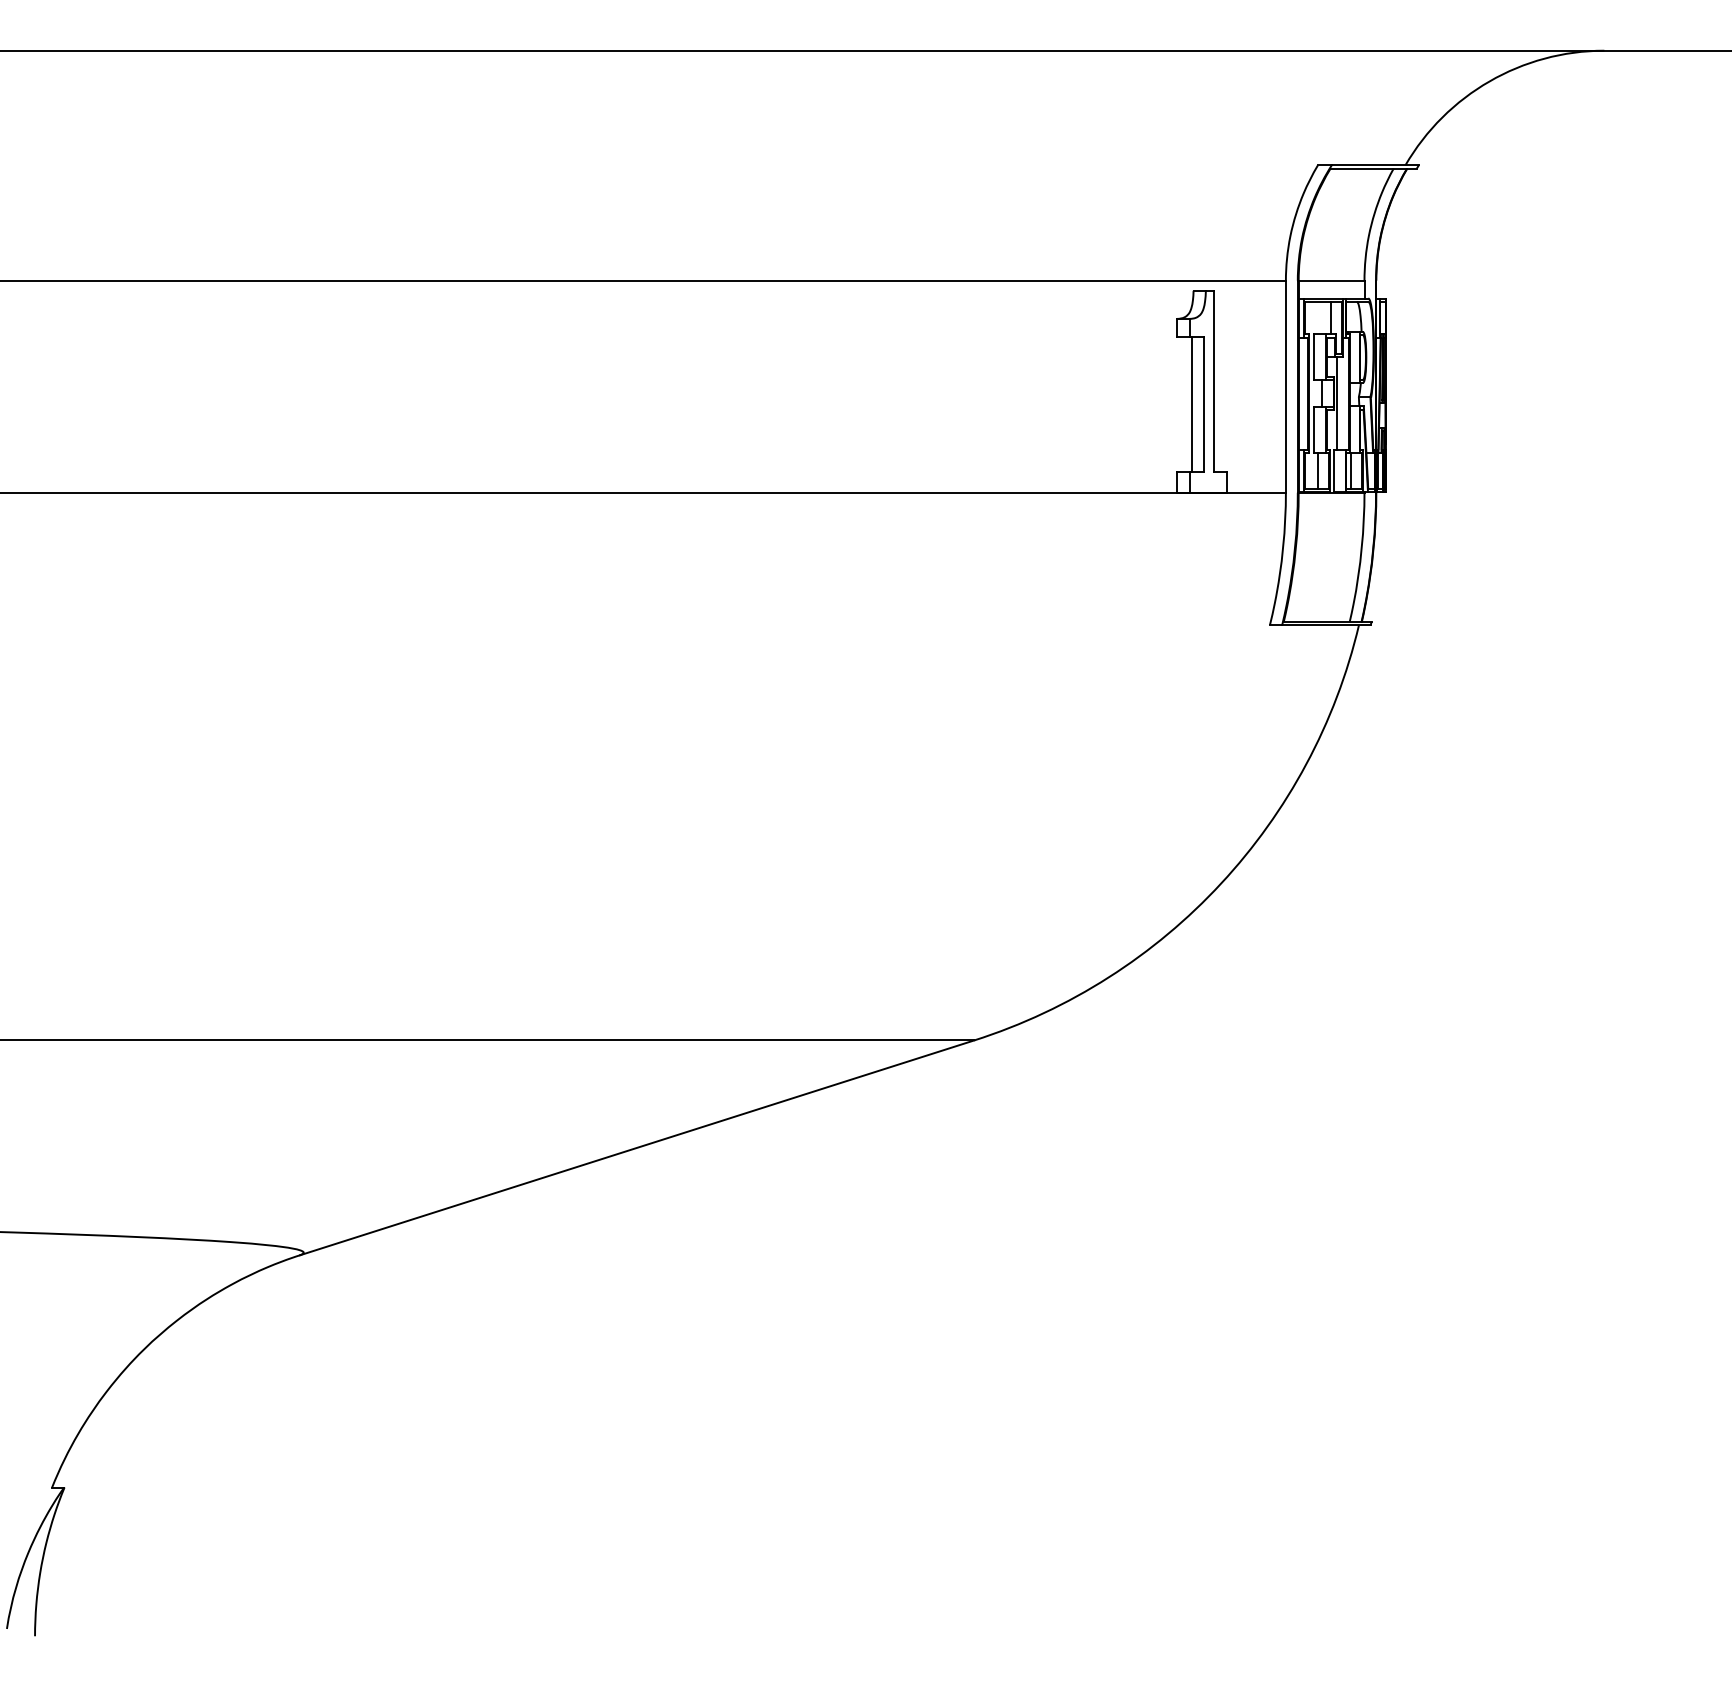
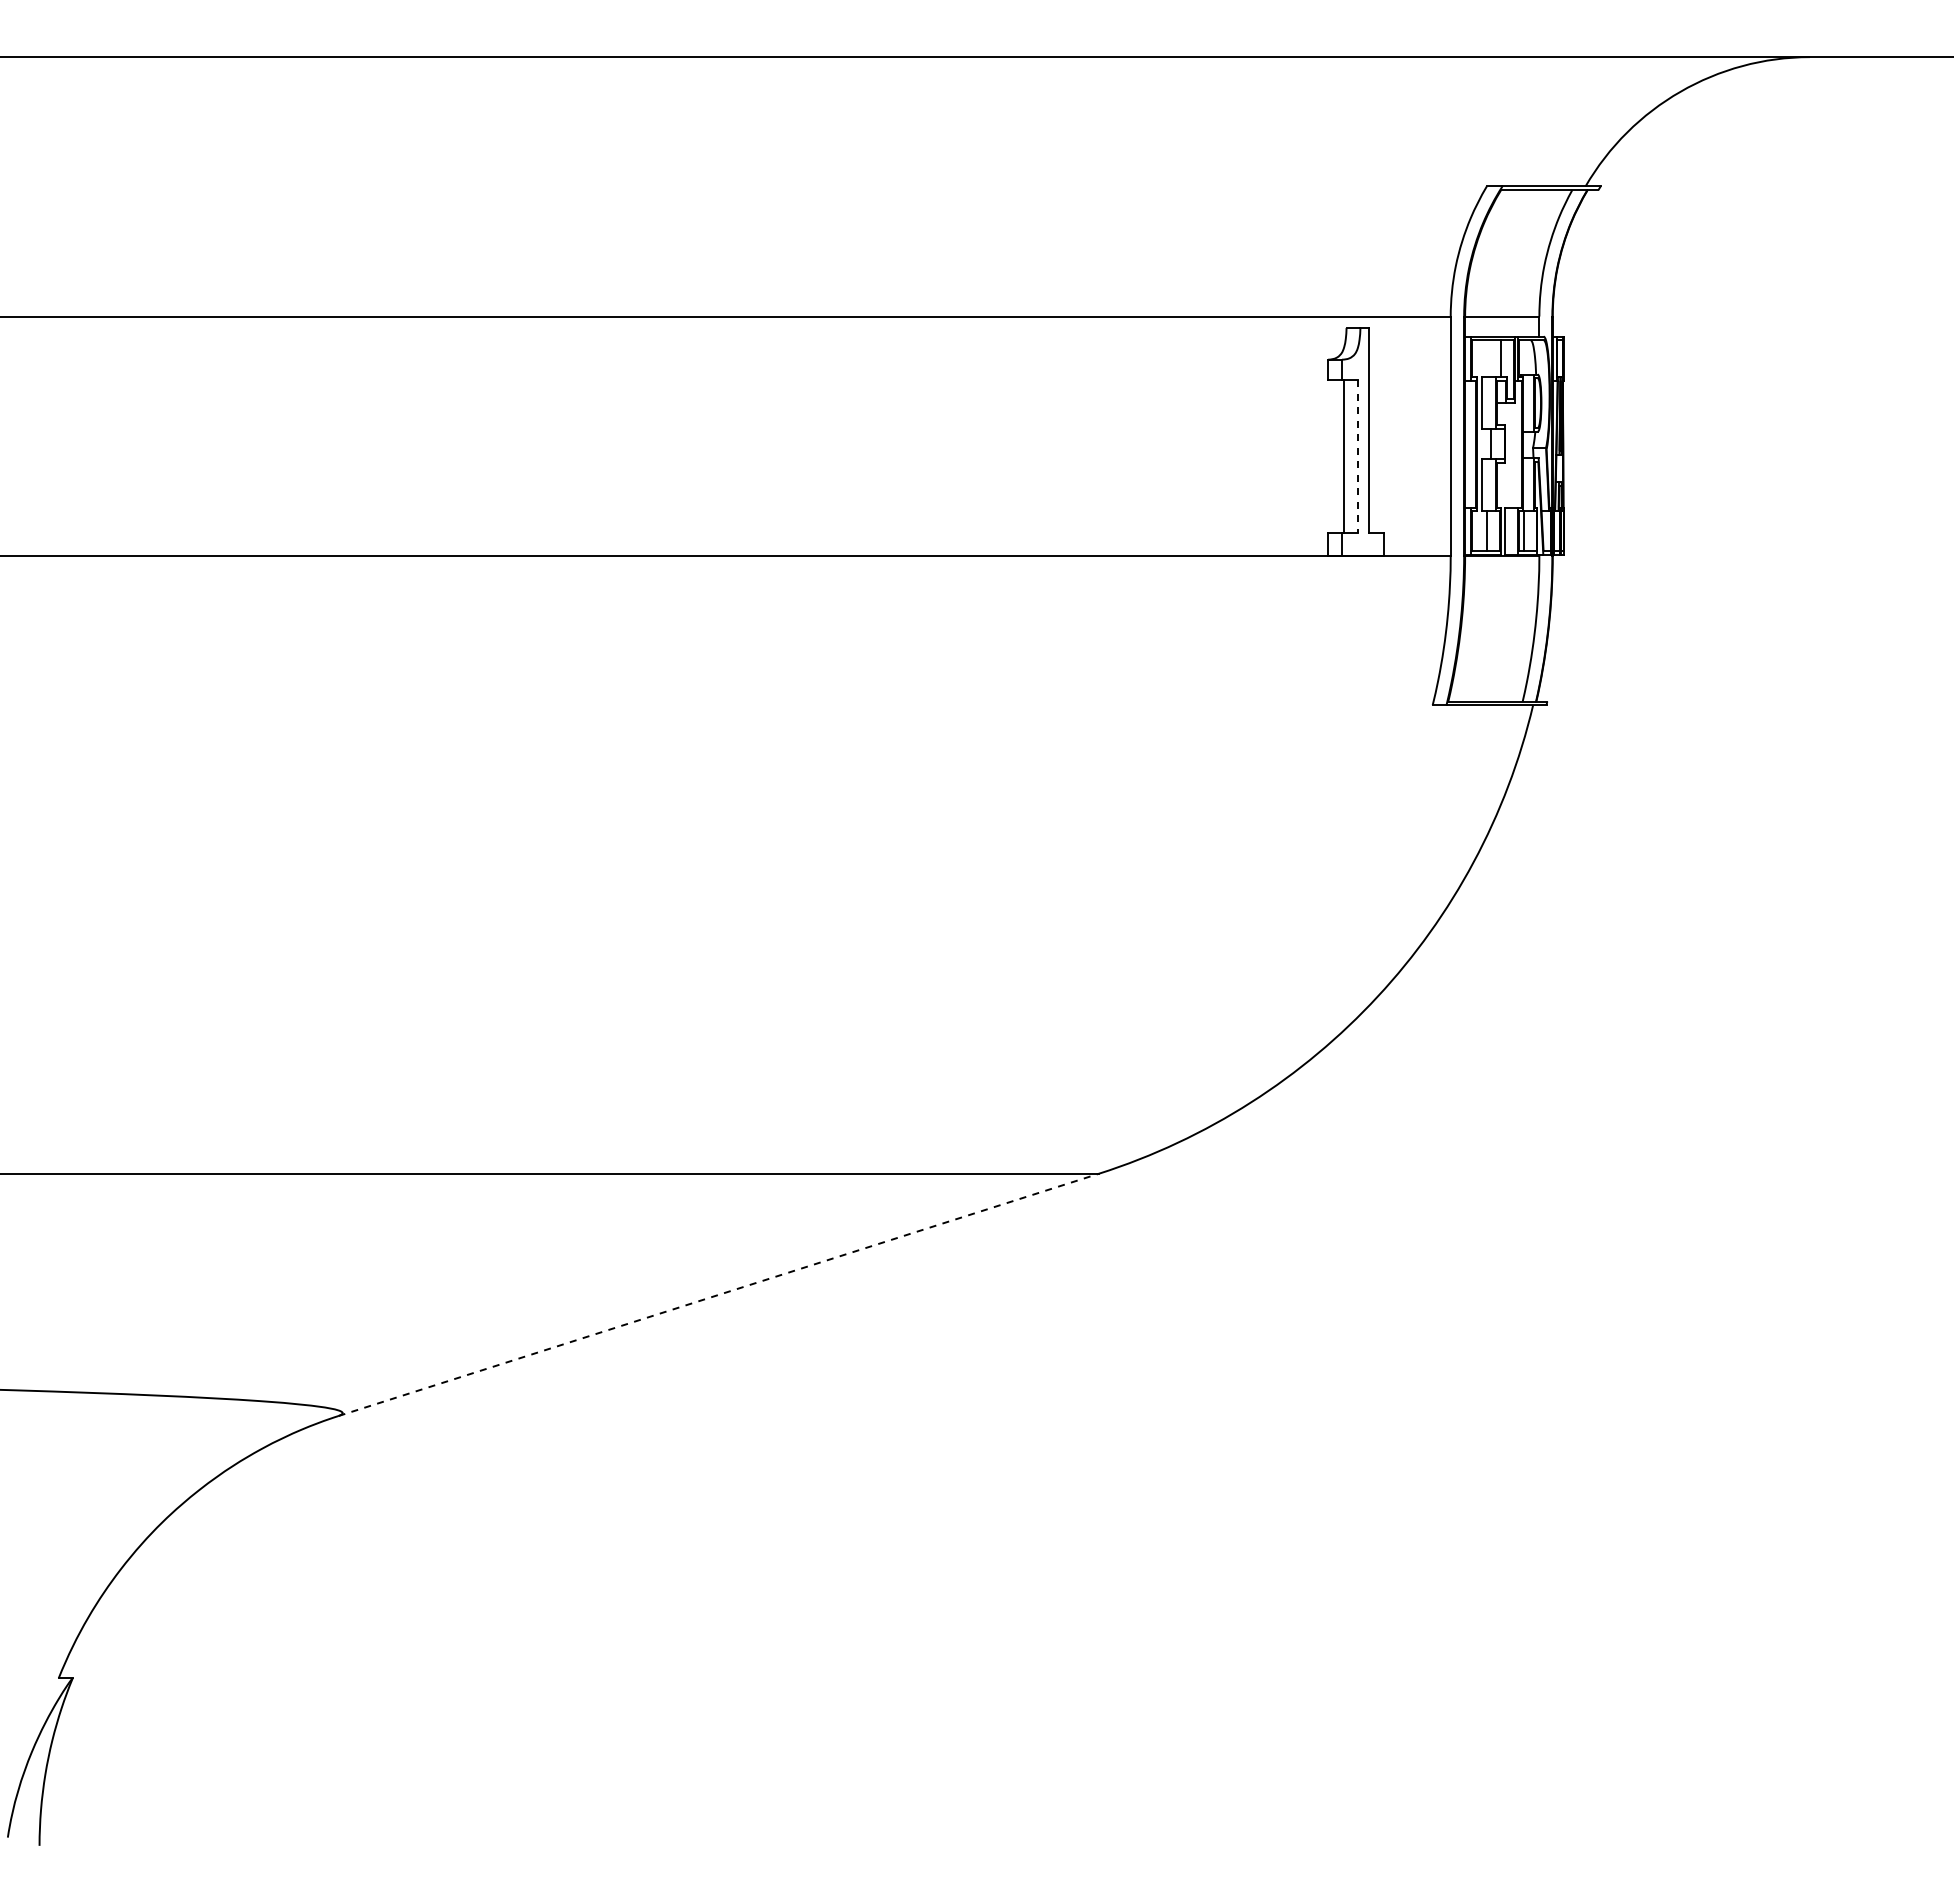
line: (1337, 402) -> (1508, 454), removed
line: (1204, 405) -> (1358, 457), solid -> dashed
line: (637, 1147) -> (719, 1294), solid -> dashed

